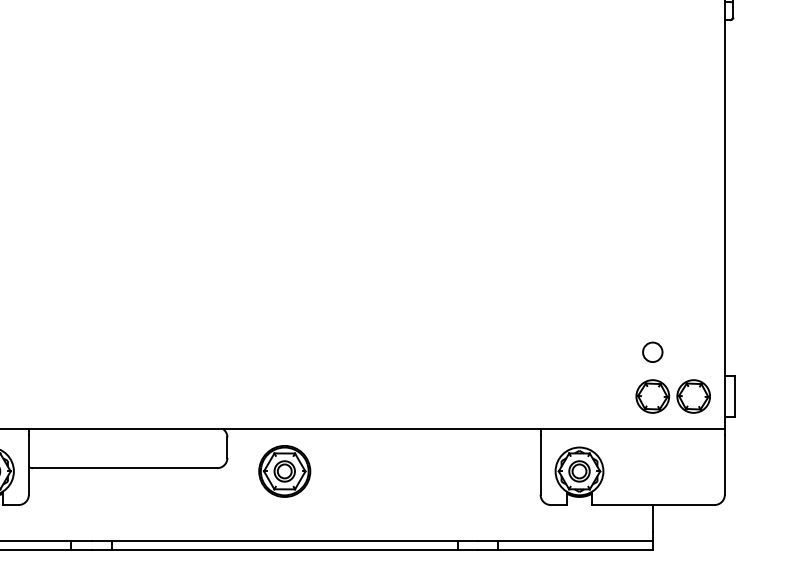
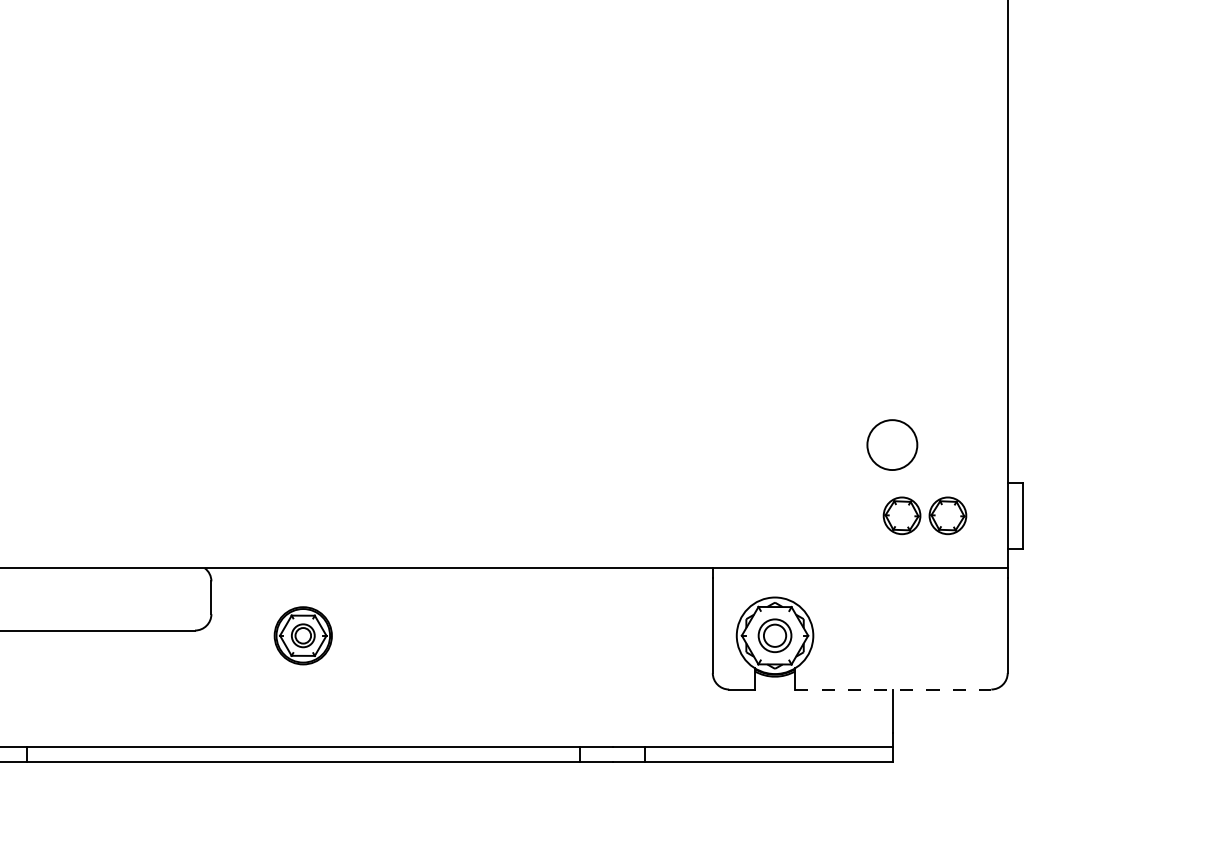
circle: (652, 352) -> (891, 445), size x1.6
part: (672, 396) -> (923, 515), size x0.7
part: (284, 471) -> (302, 635), size x0.7
line: (653, 505) -> (893, 690), solid -> dashed

